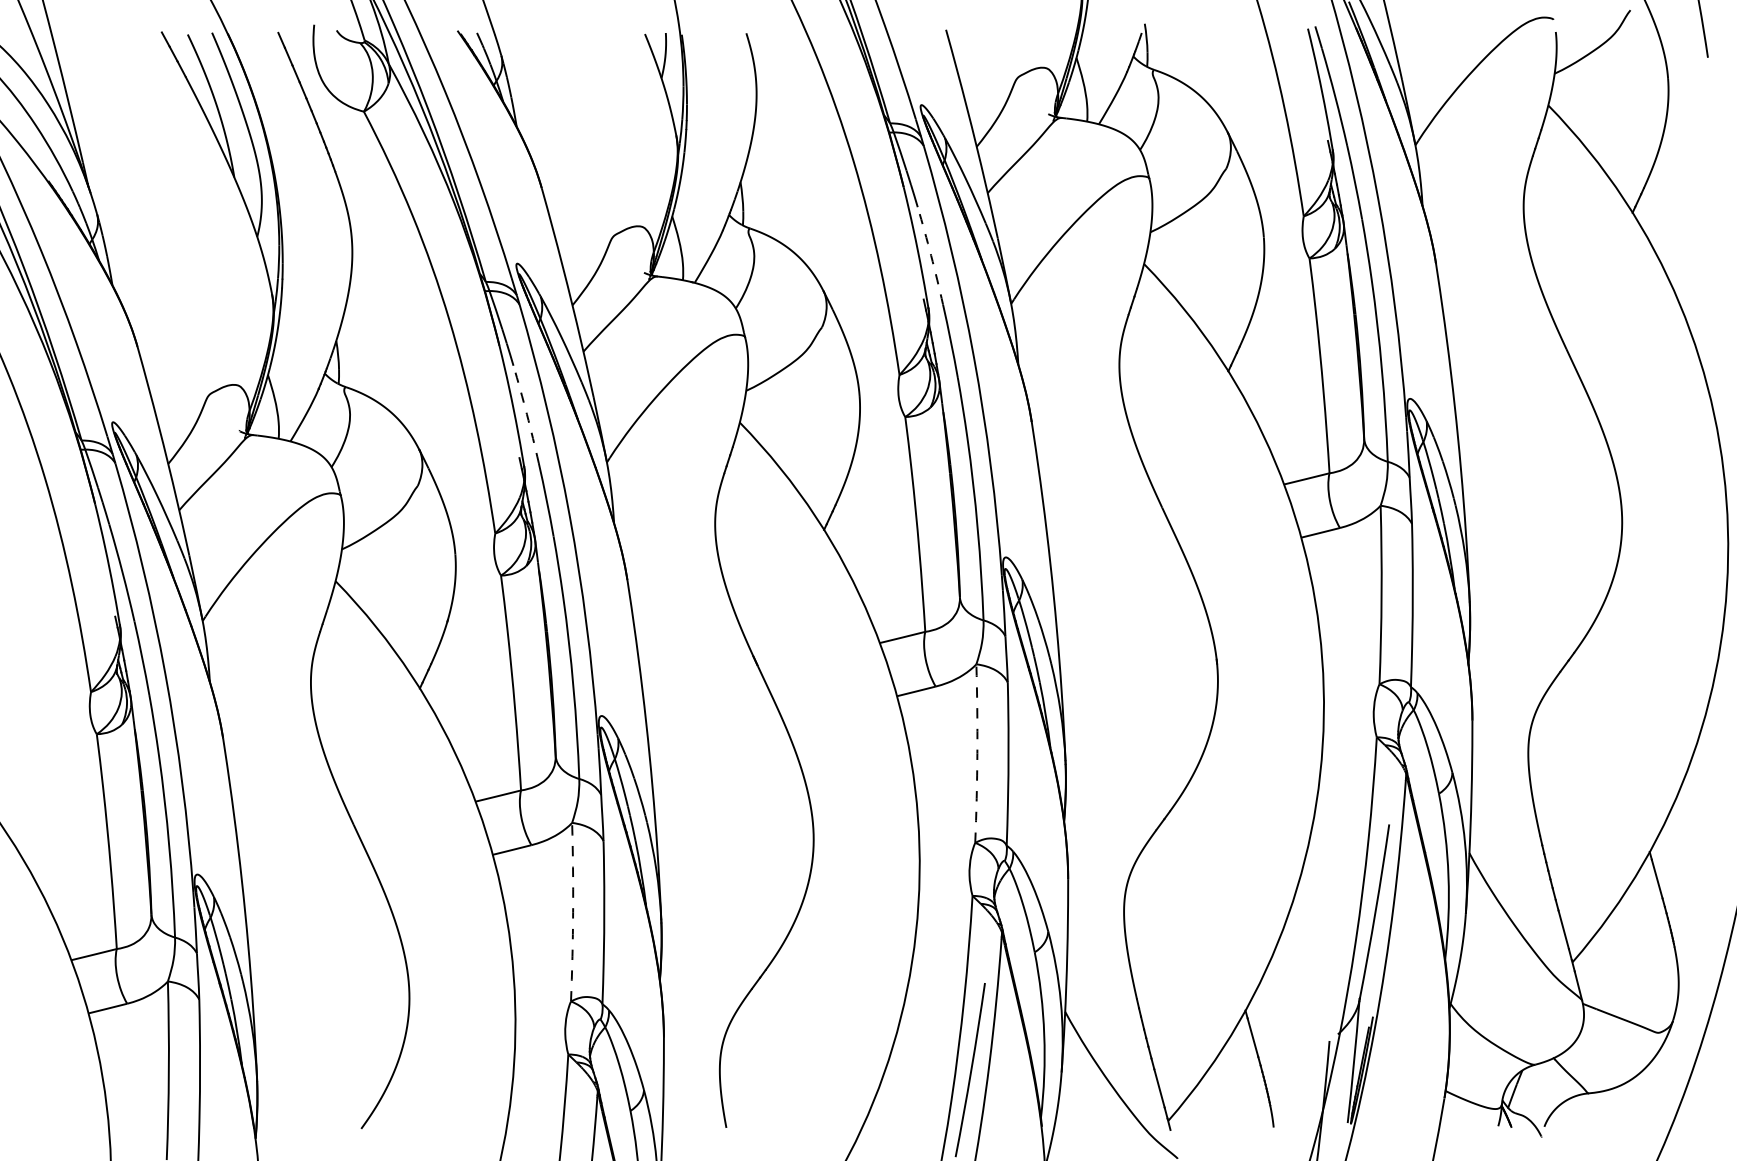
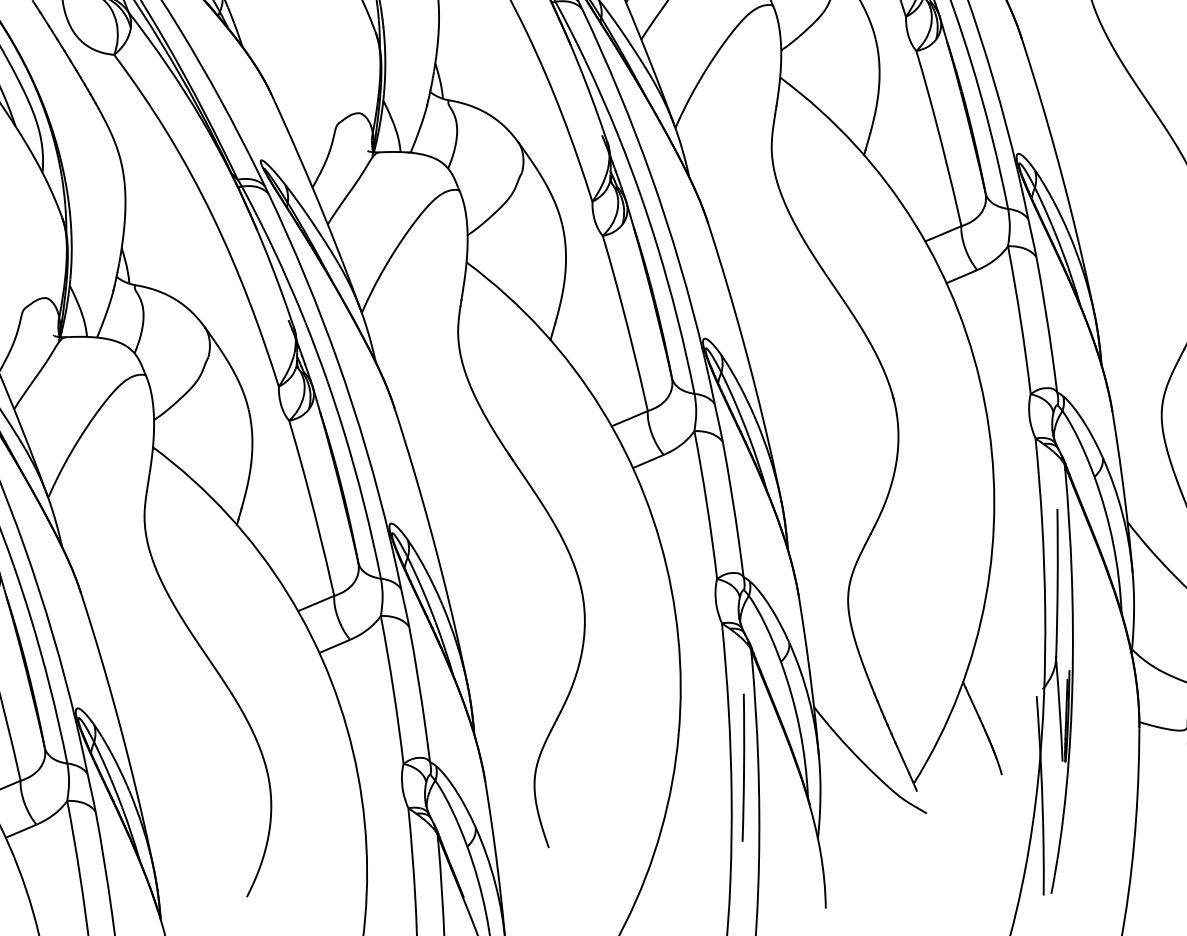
arc: (931, 255) -> (603, 98), dashed -> solid
arc: (526, 414) -> (288, 283), dashed -> solid
arc: (977, 753) -> (707, 504), dashed -> solid
arc: (573, 912) -> (393, 689), dashed -> solid

